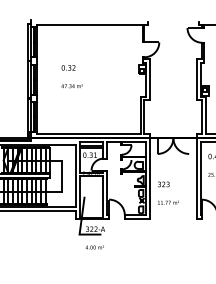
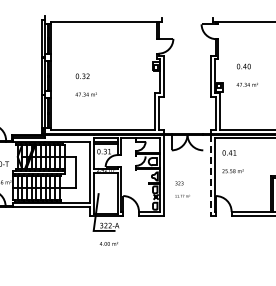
part: (71, 76) -> (85, 84), moved
line: (196, 179) -> (210, 175), solid -> dashed
part: (168, 193) -> (182, 189), size x0.7

